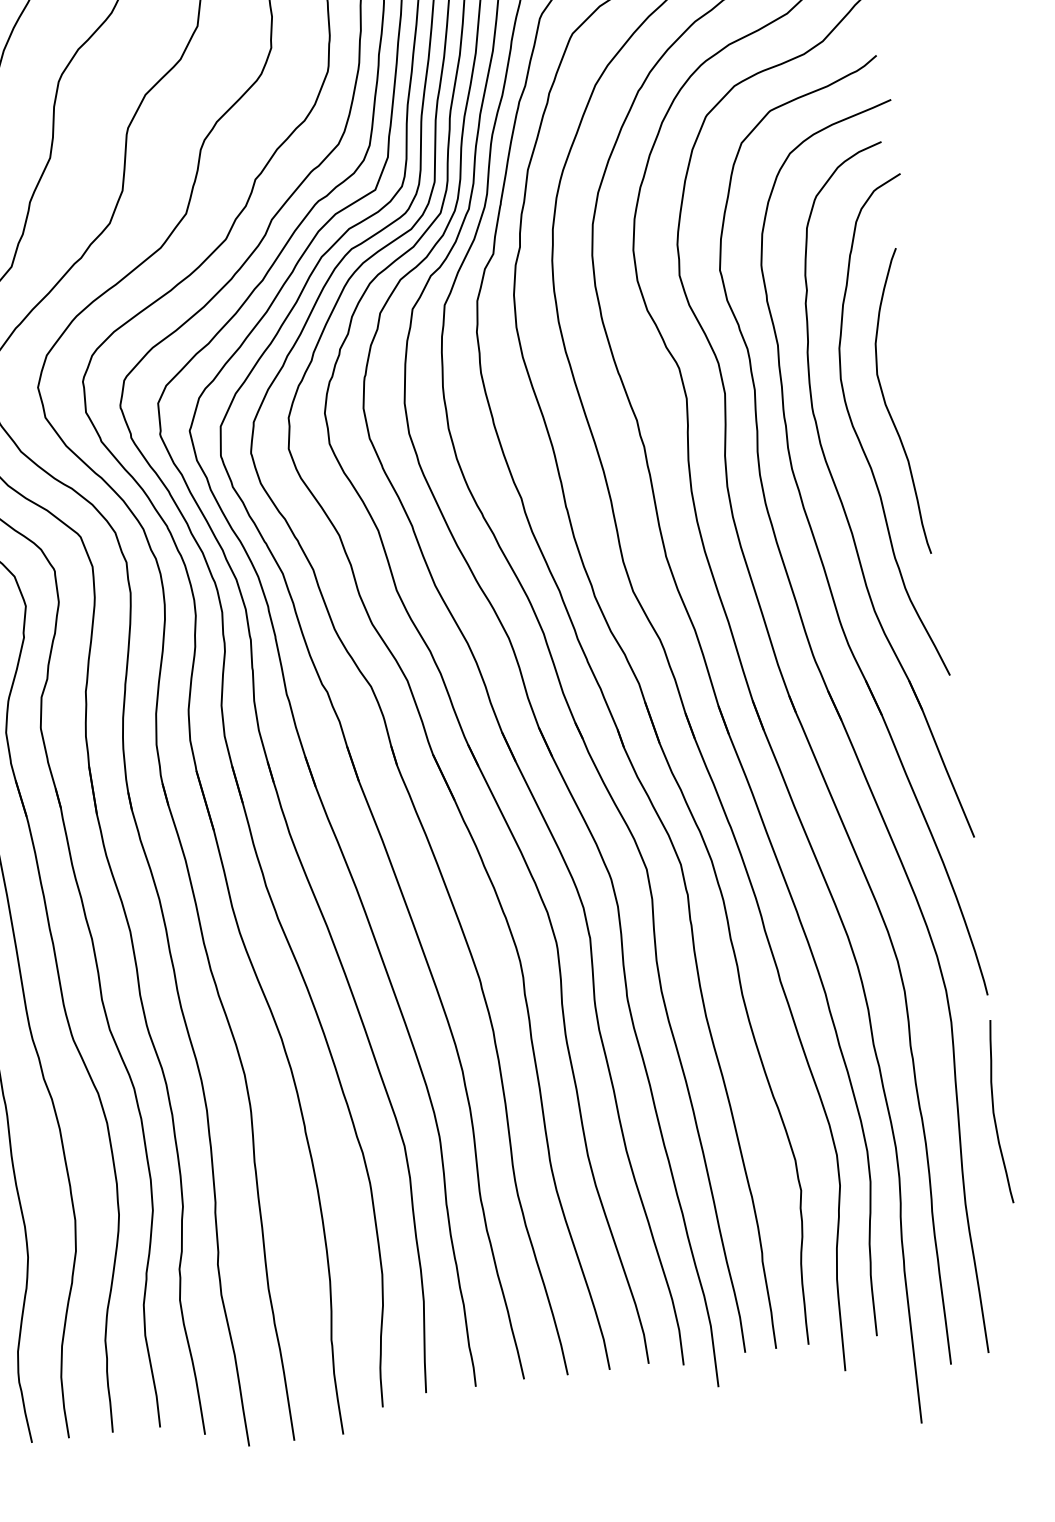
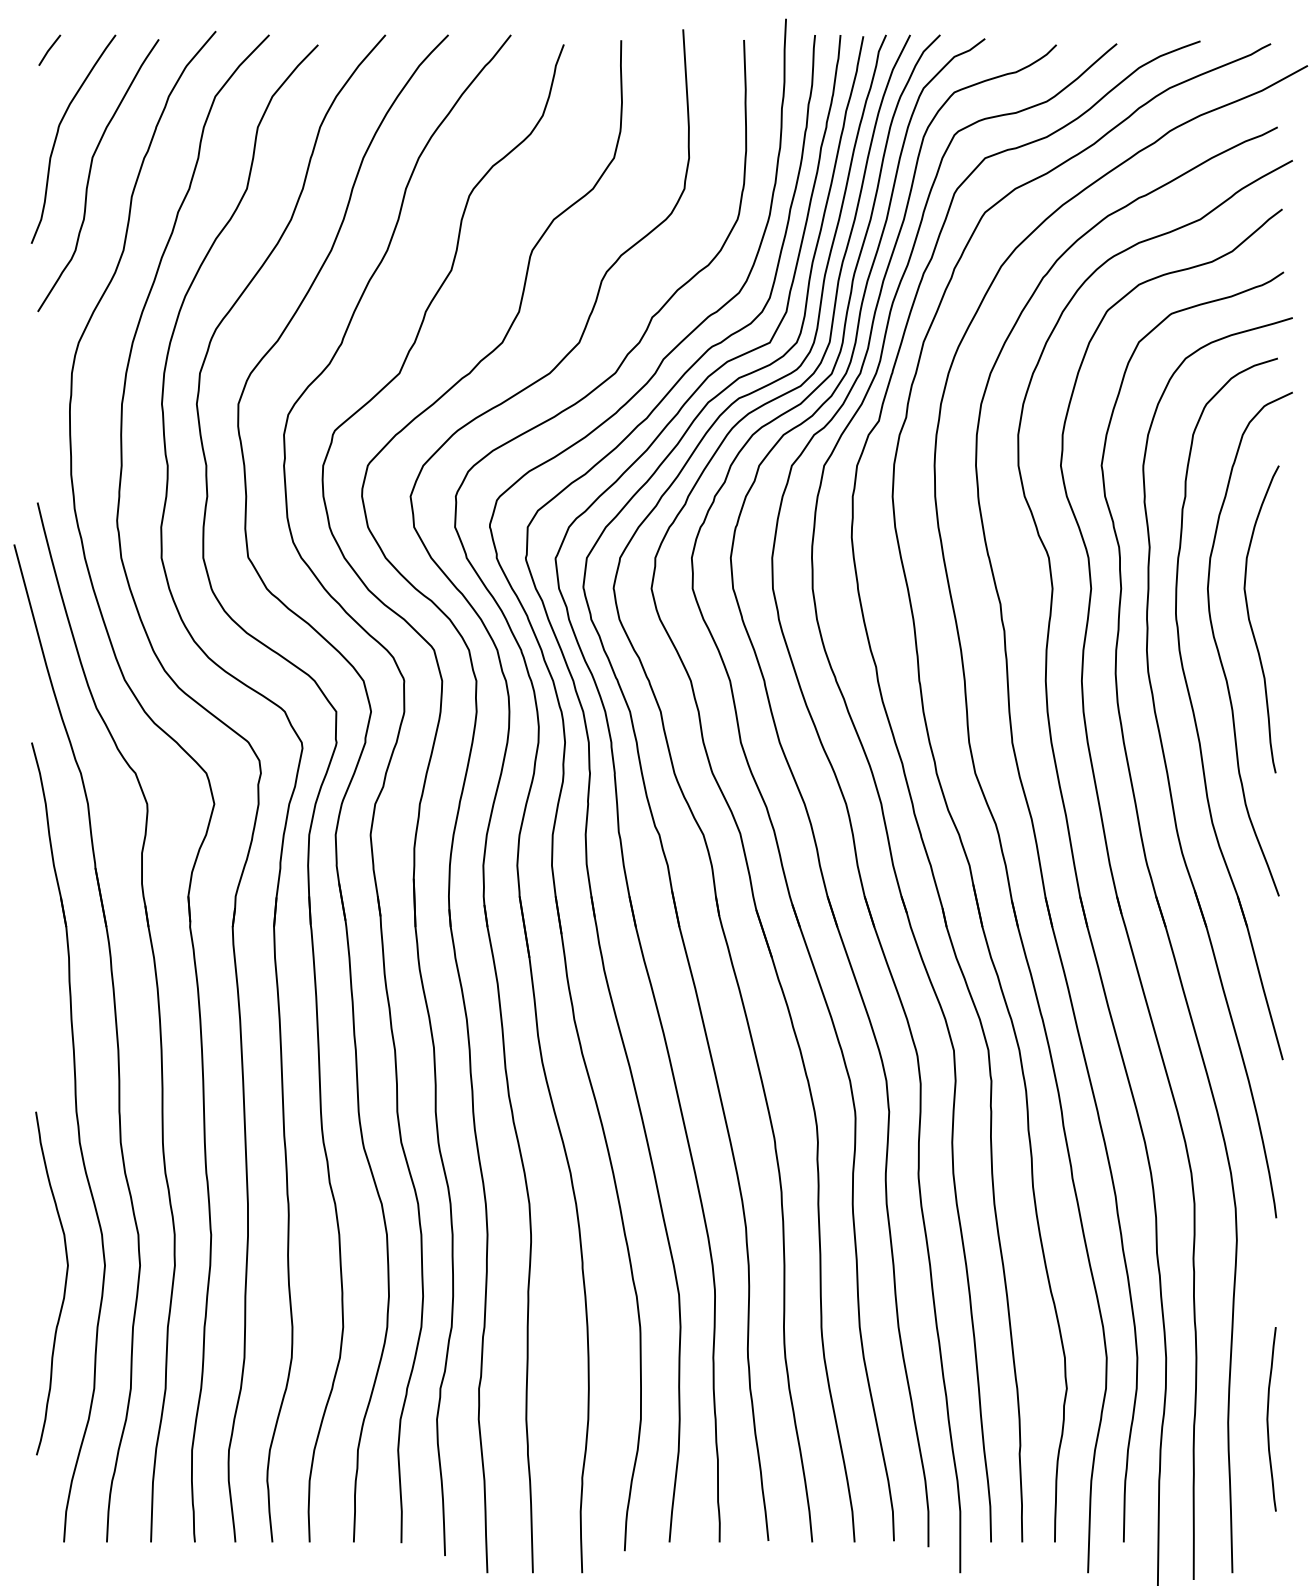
curve: (994, 1112) -> (1268, 1419), moved

